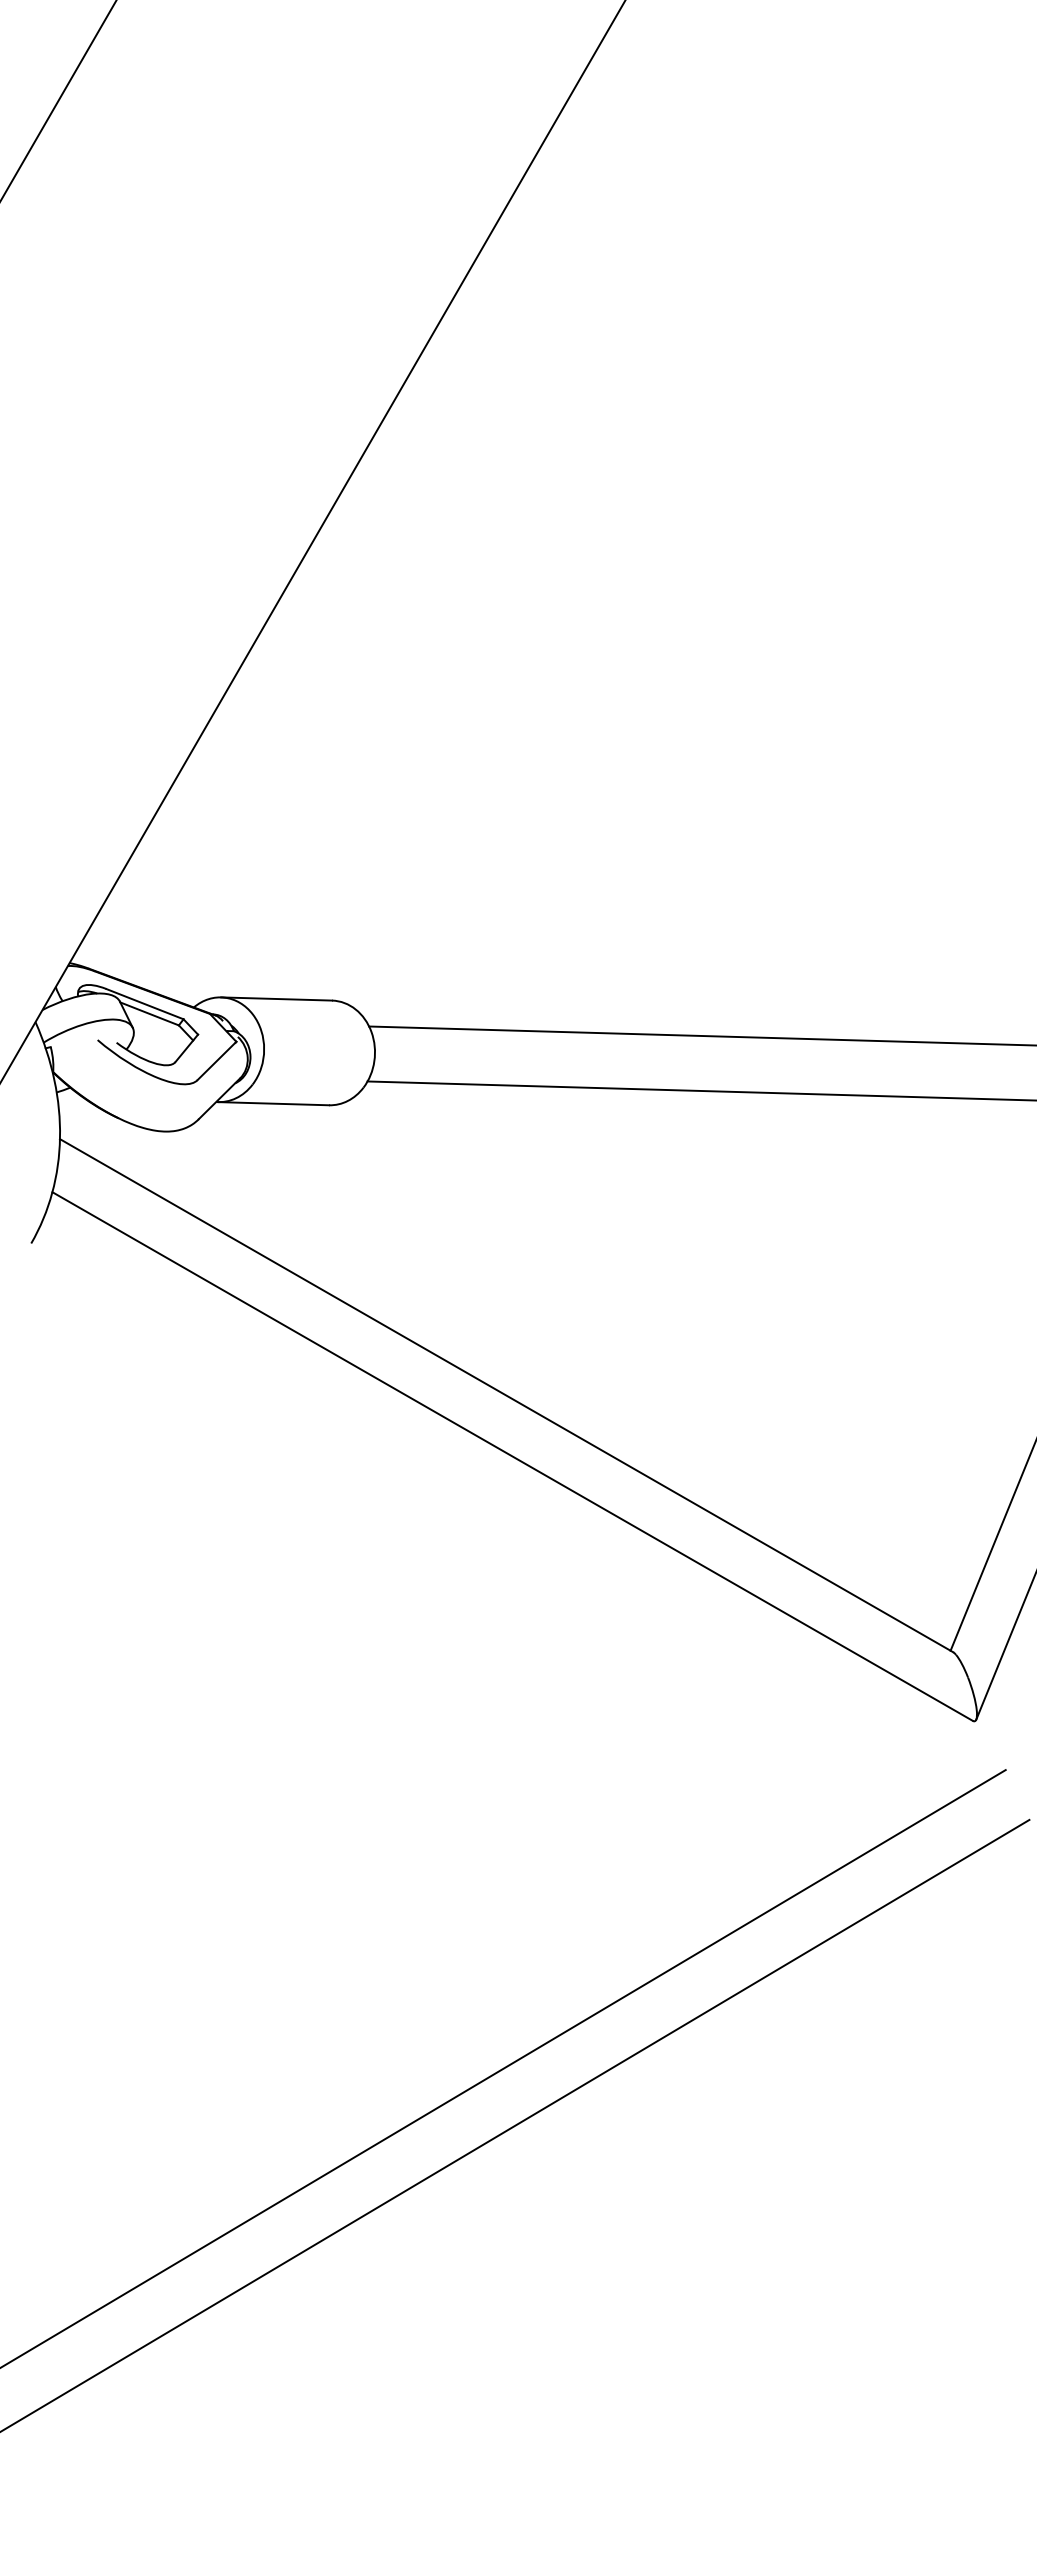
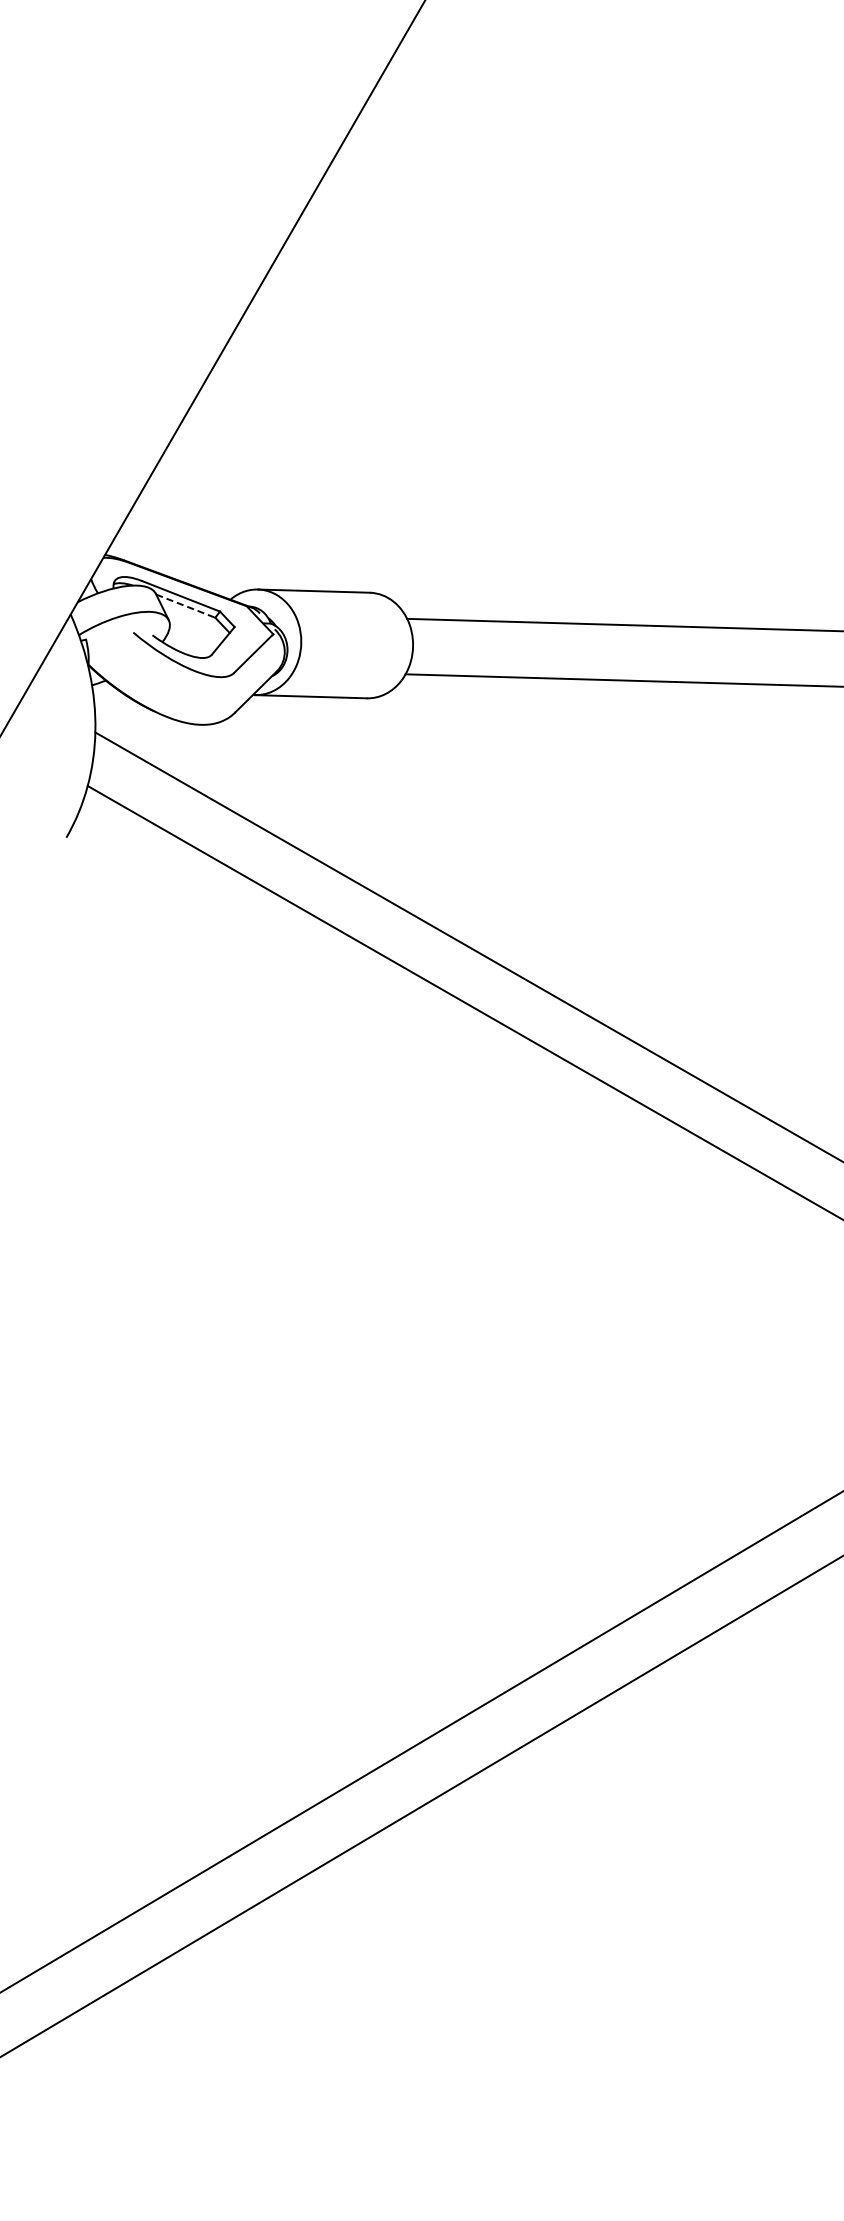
line: (150, 1014) -> (186, 606), solid -> dashed

